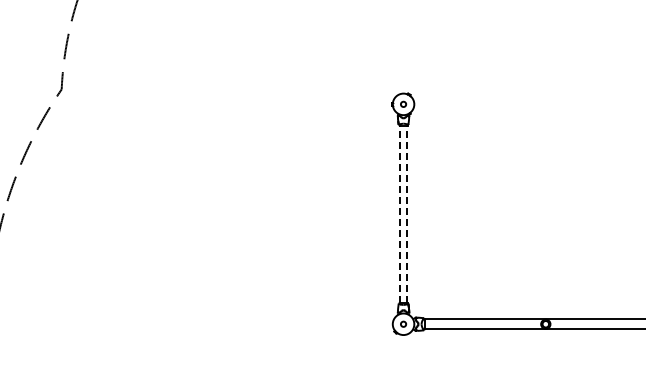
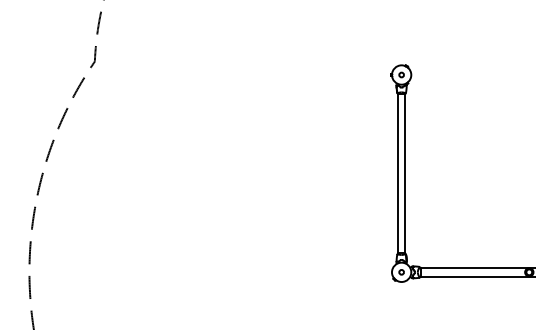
line: (399, 214) -> (398, 173), dashed -> solid
line: (407, 214) -> (405, 173), dashed -> solid

